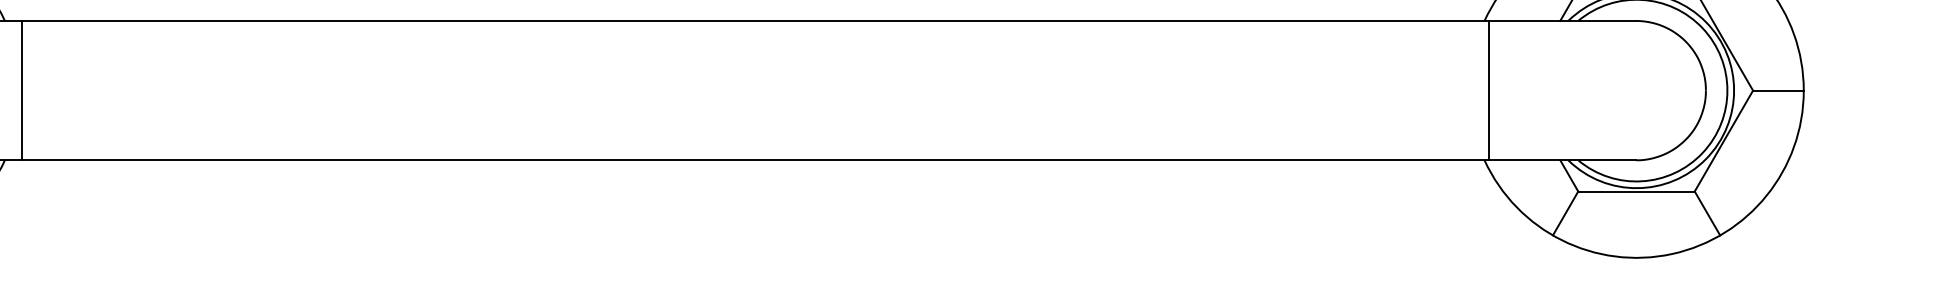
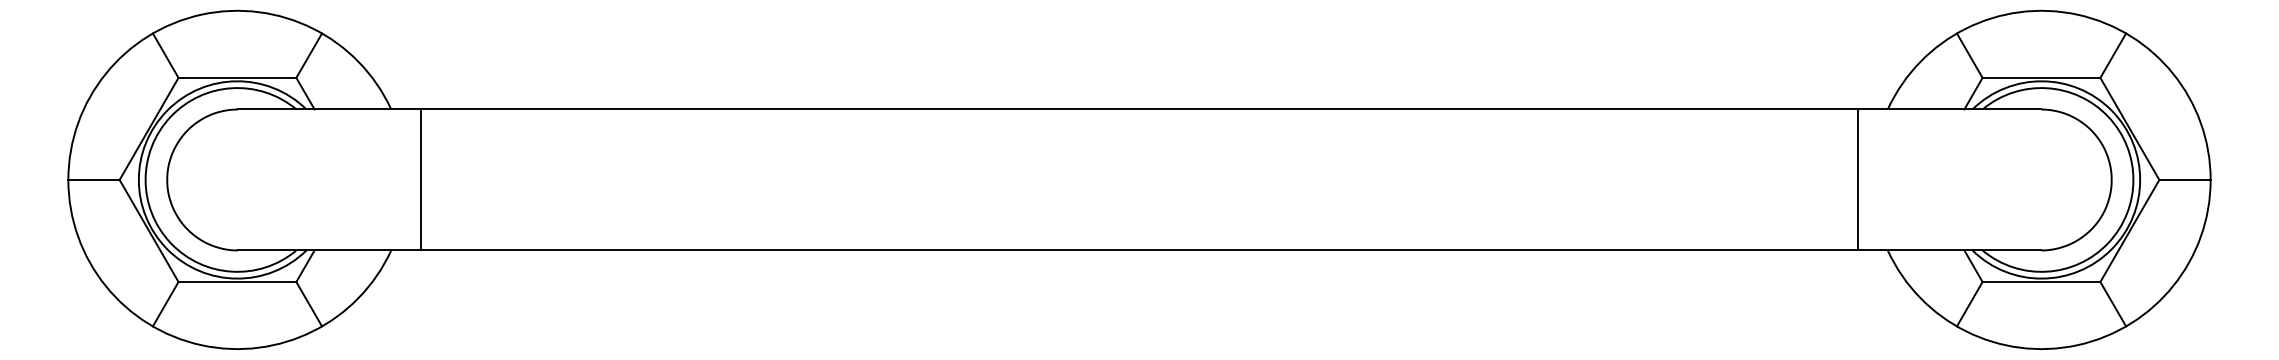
line: (21, 90) -> (420, 179), moved
line: (1489, 90) -> (1858, 179), moved

